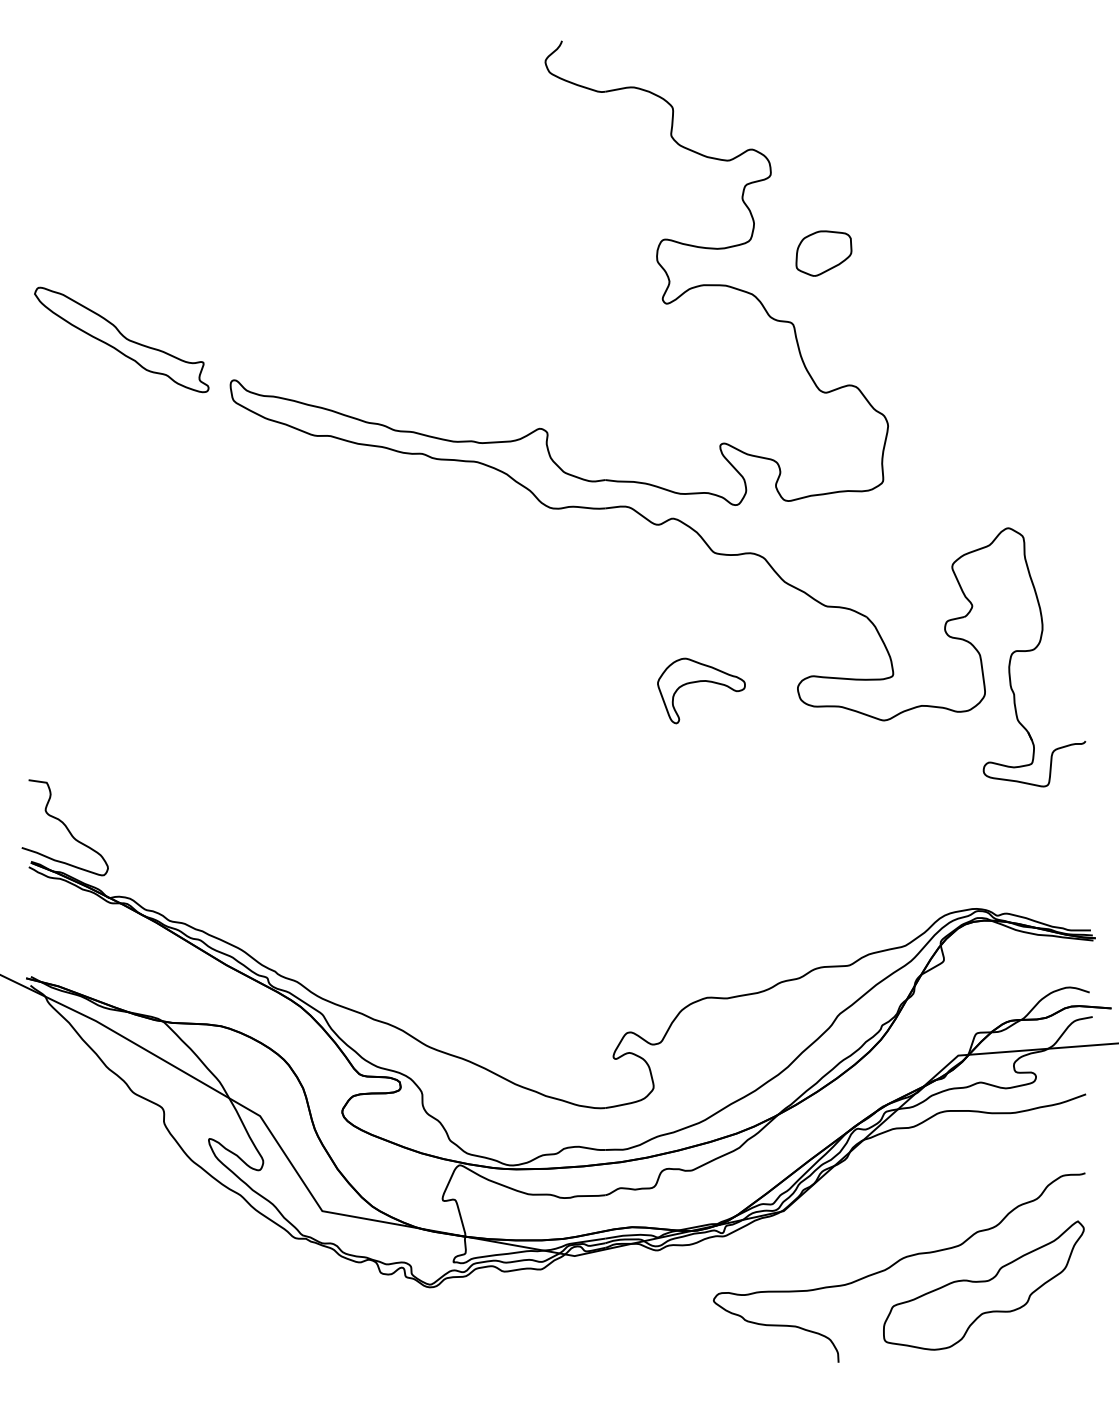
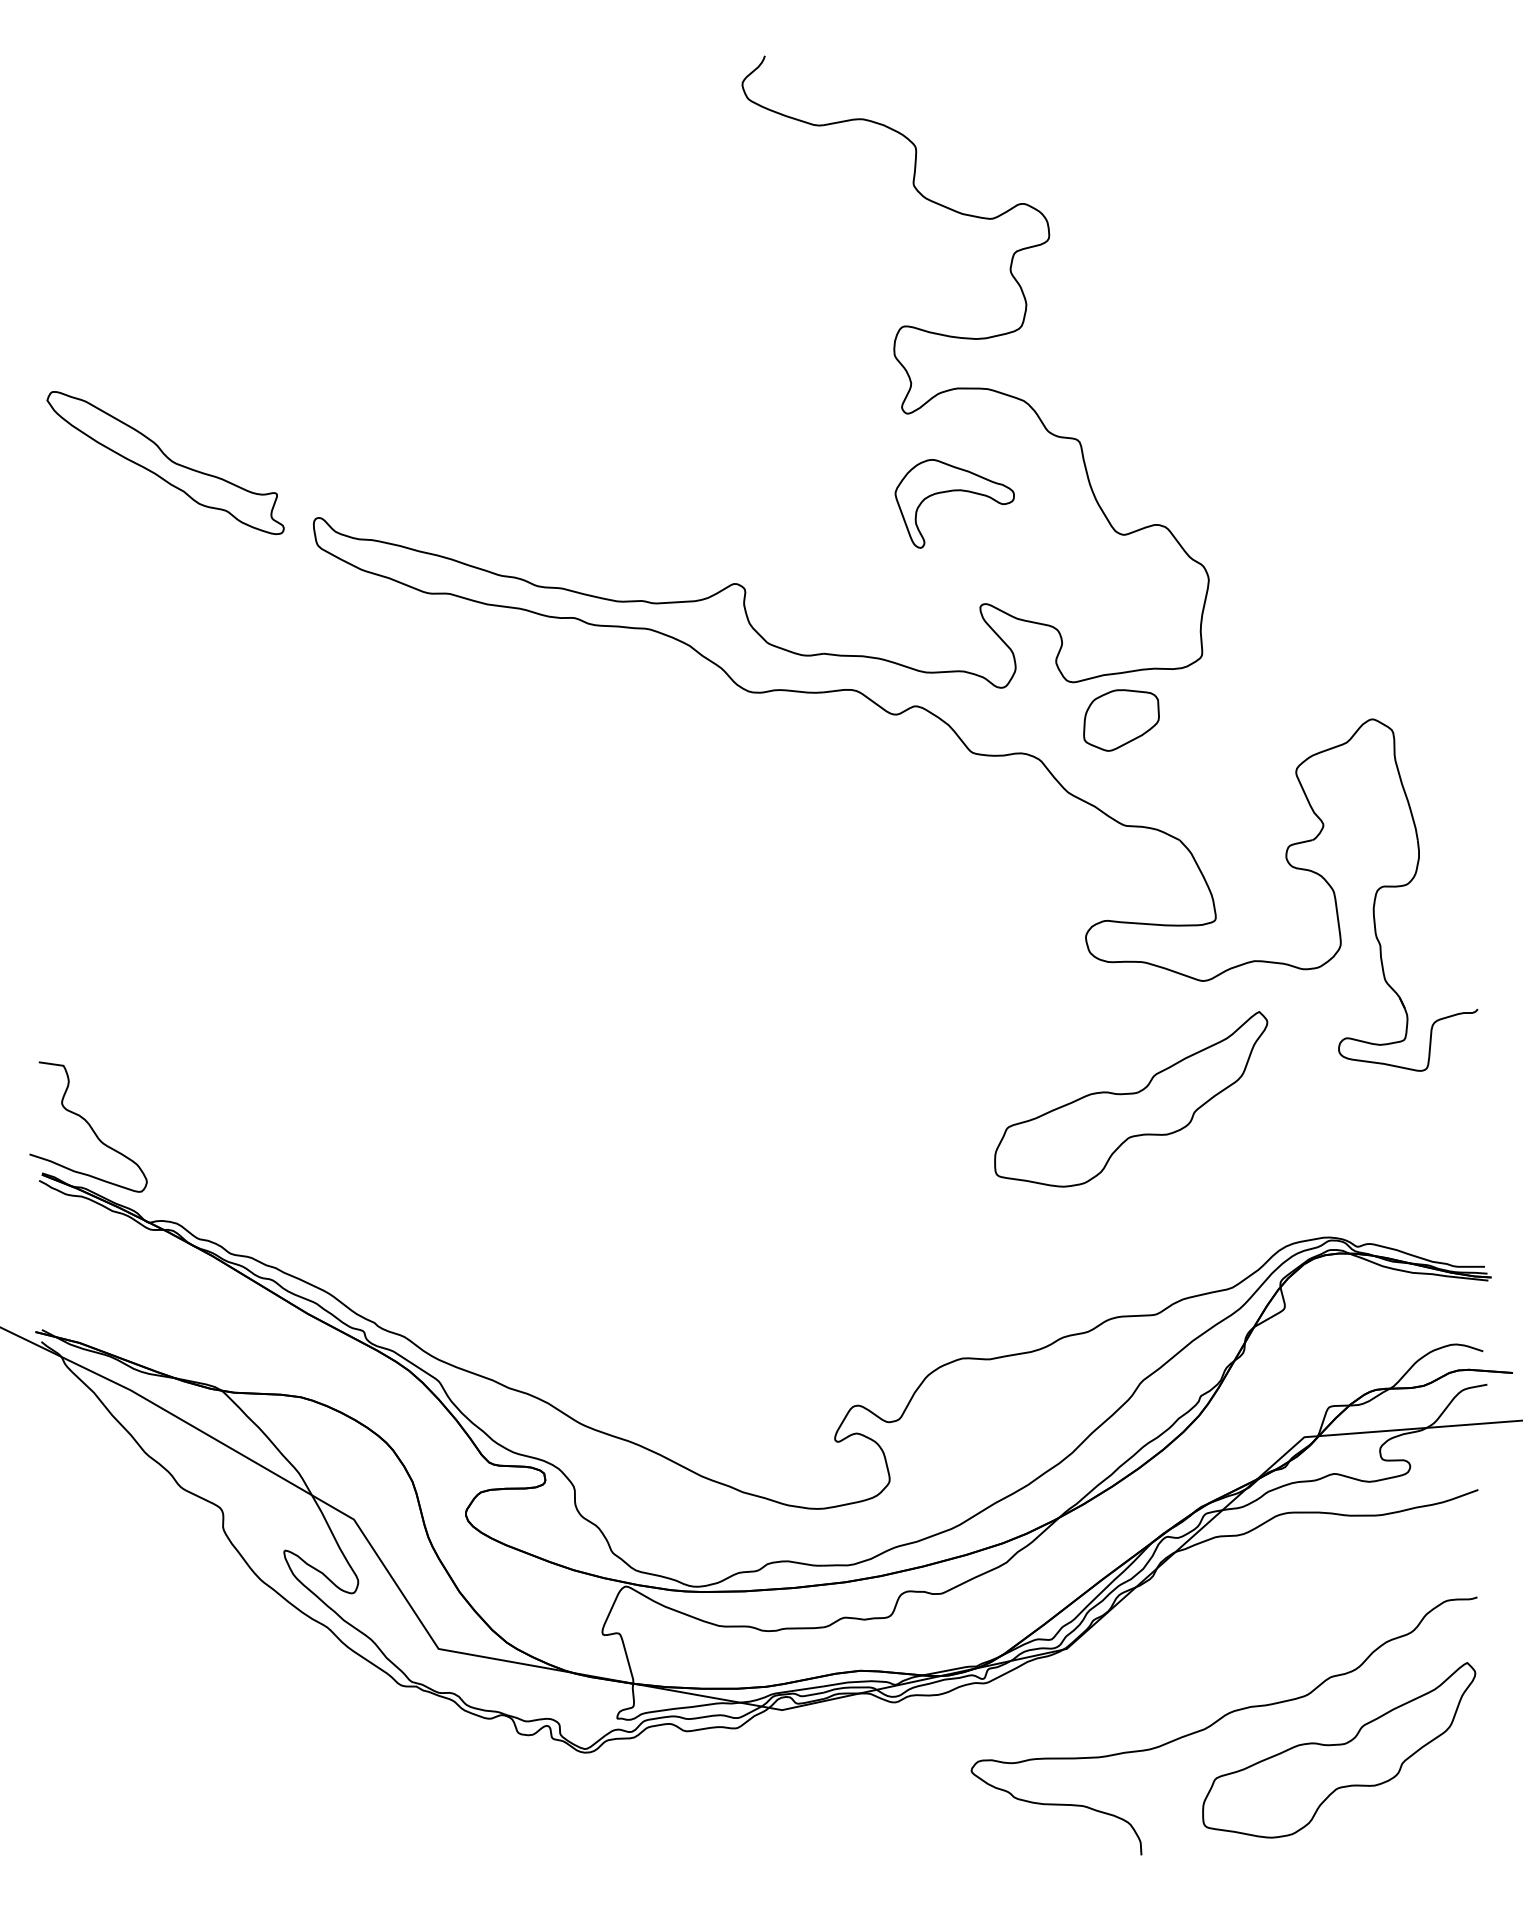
part: (823, 253) -> (1121, 720), moved
part: (701, 681) -> (954, 491), moved
part: (831, 807) -> (1131, 1099), added

